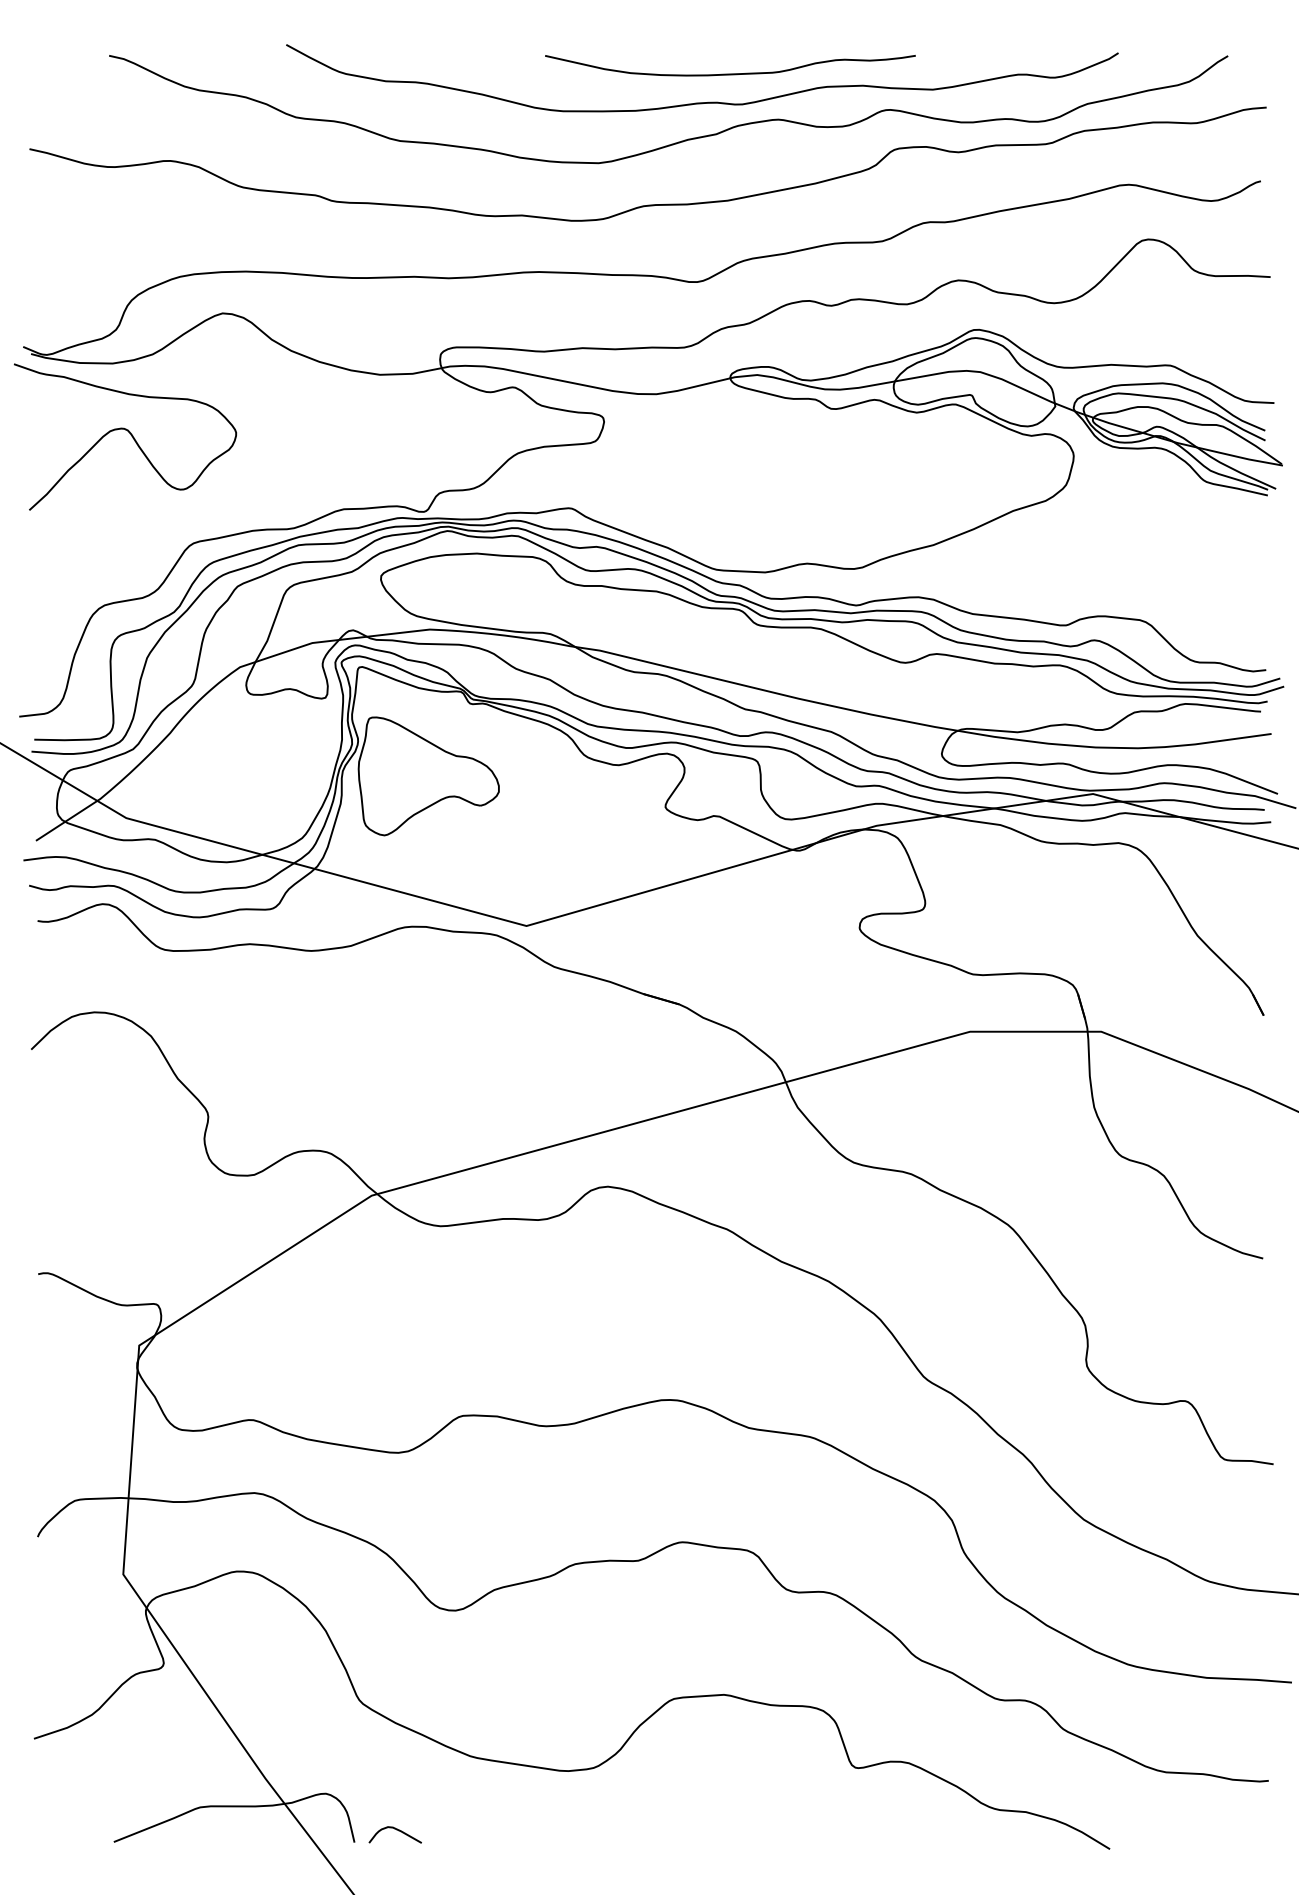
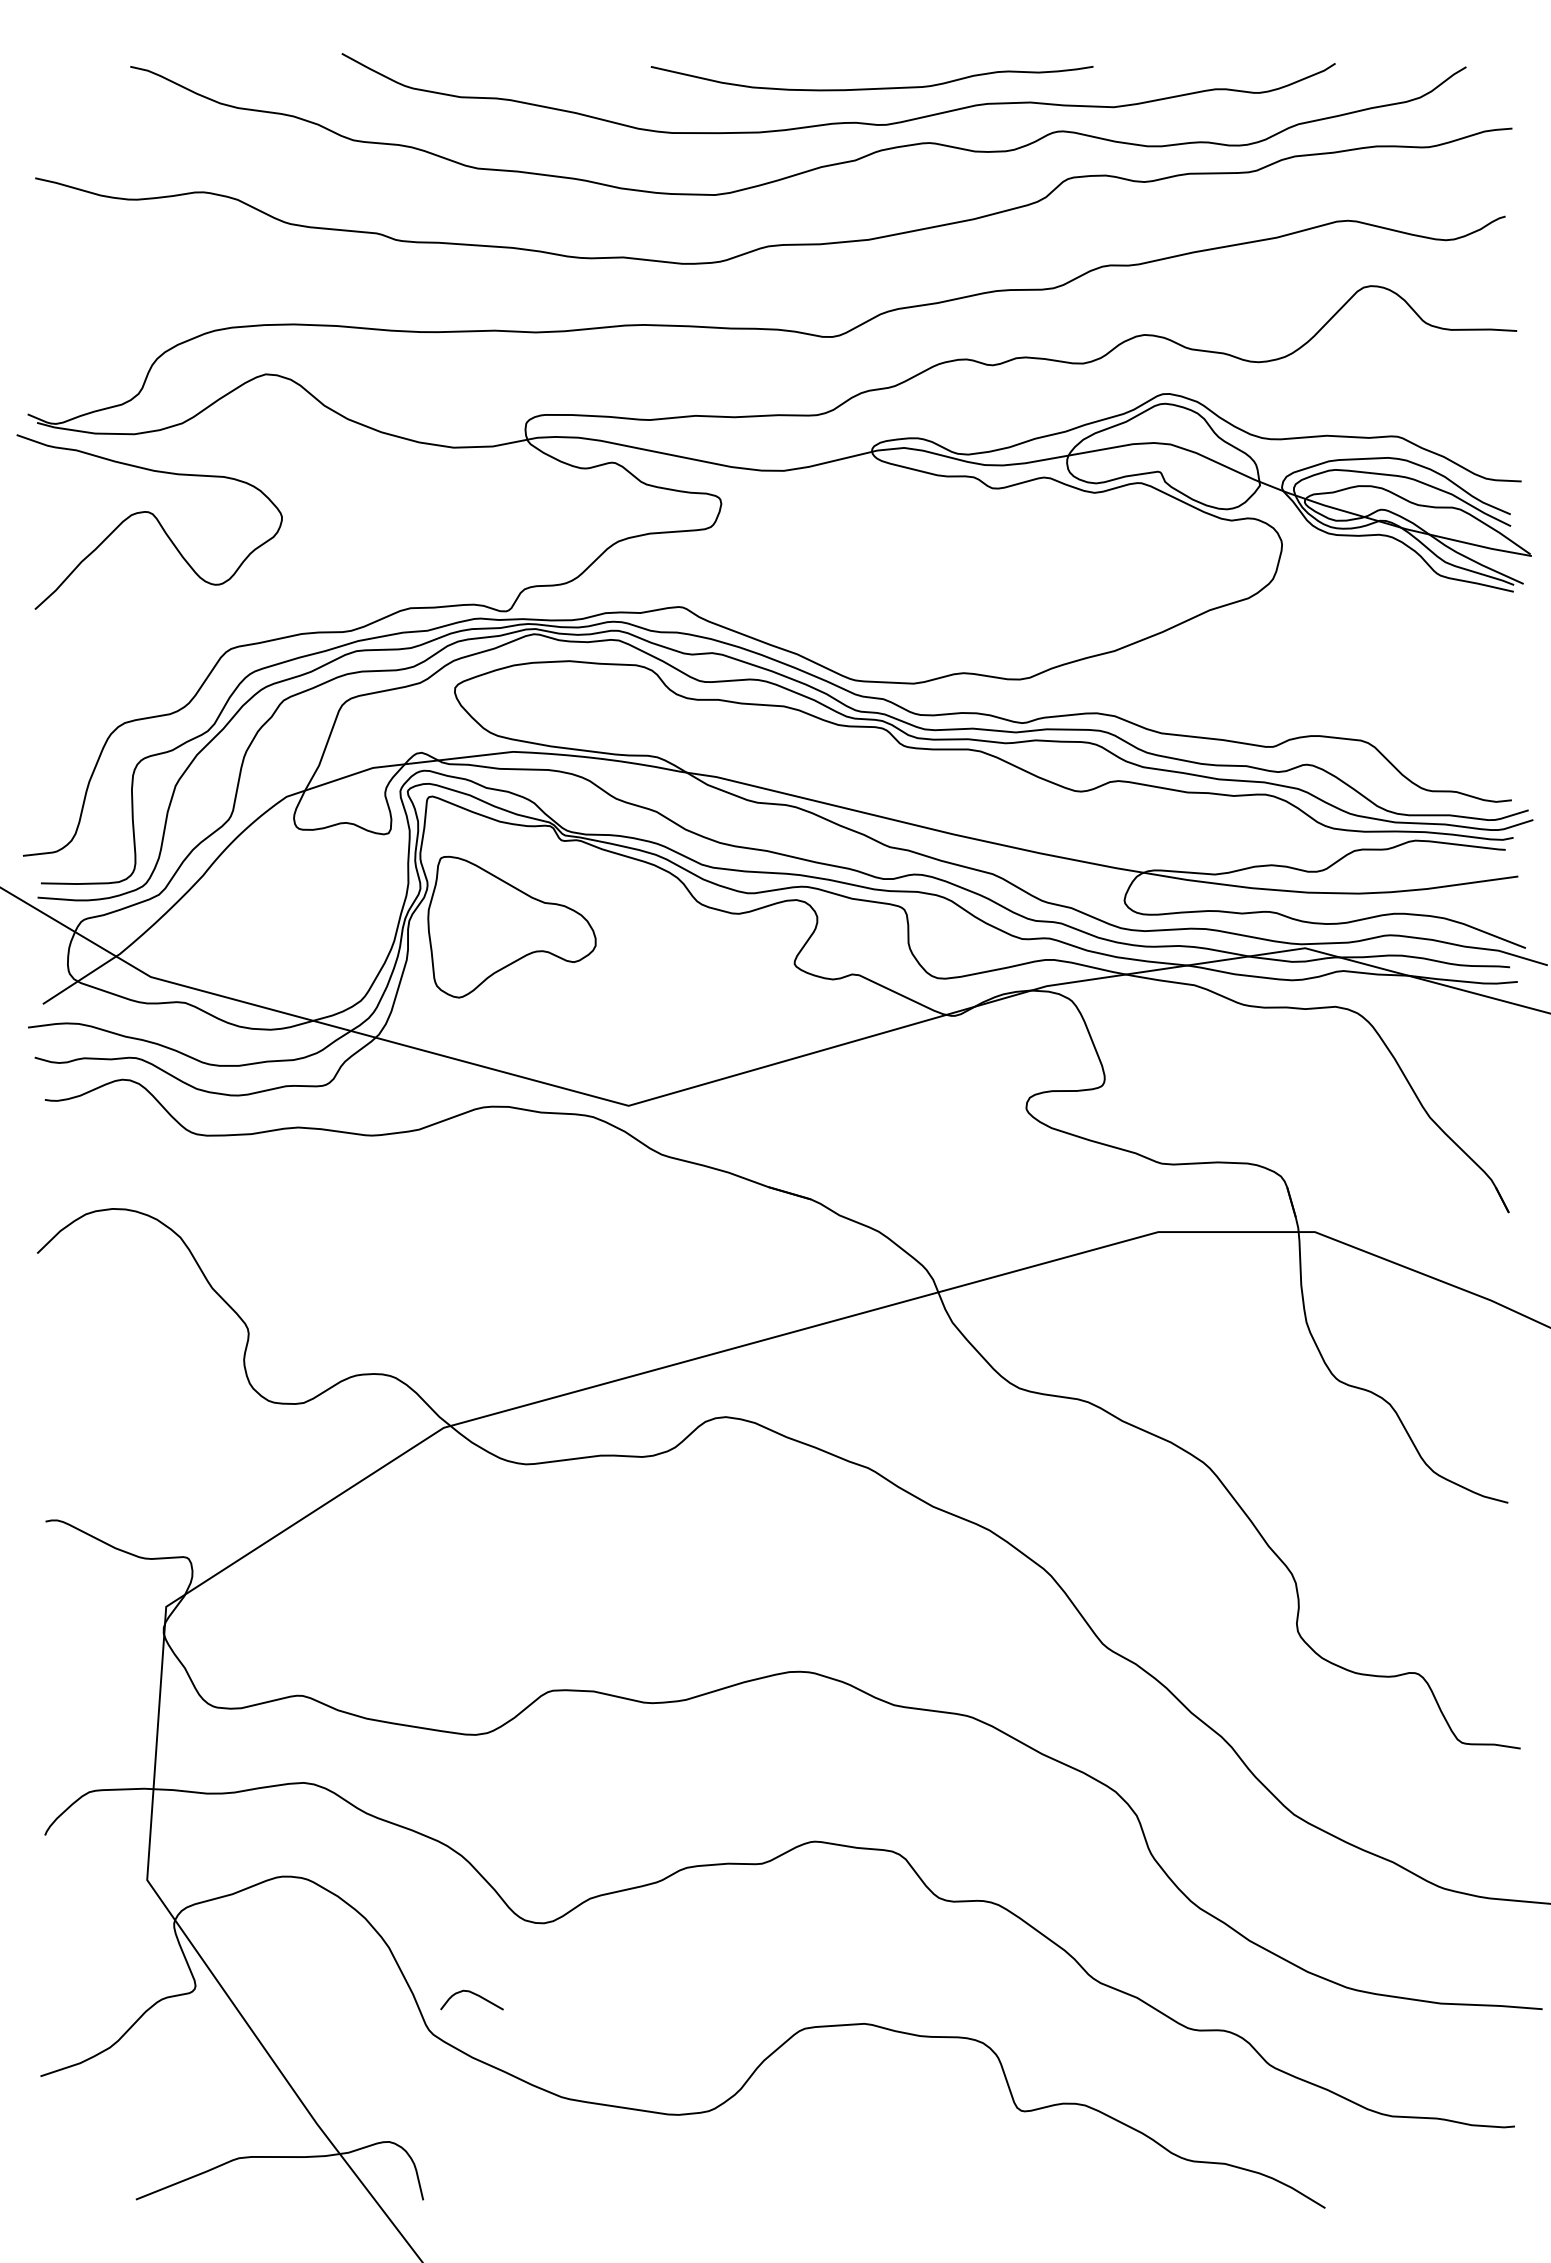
curve: (396, 1830) -> (473, 1994), moved

